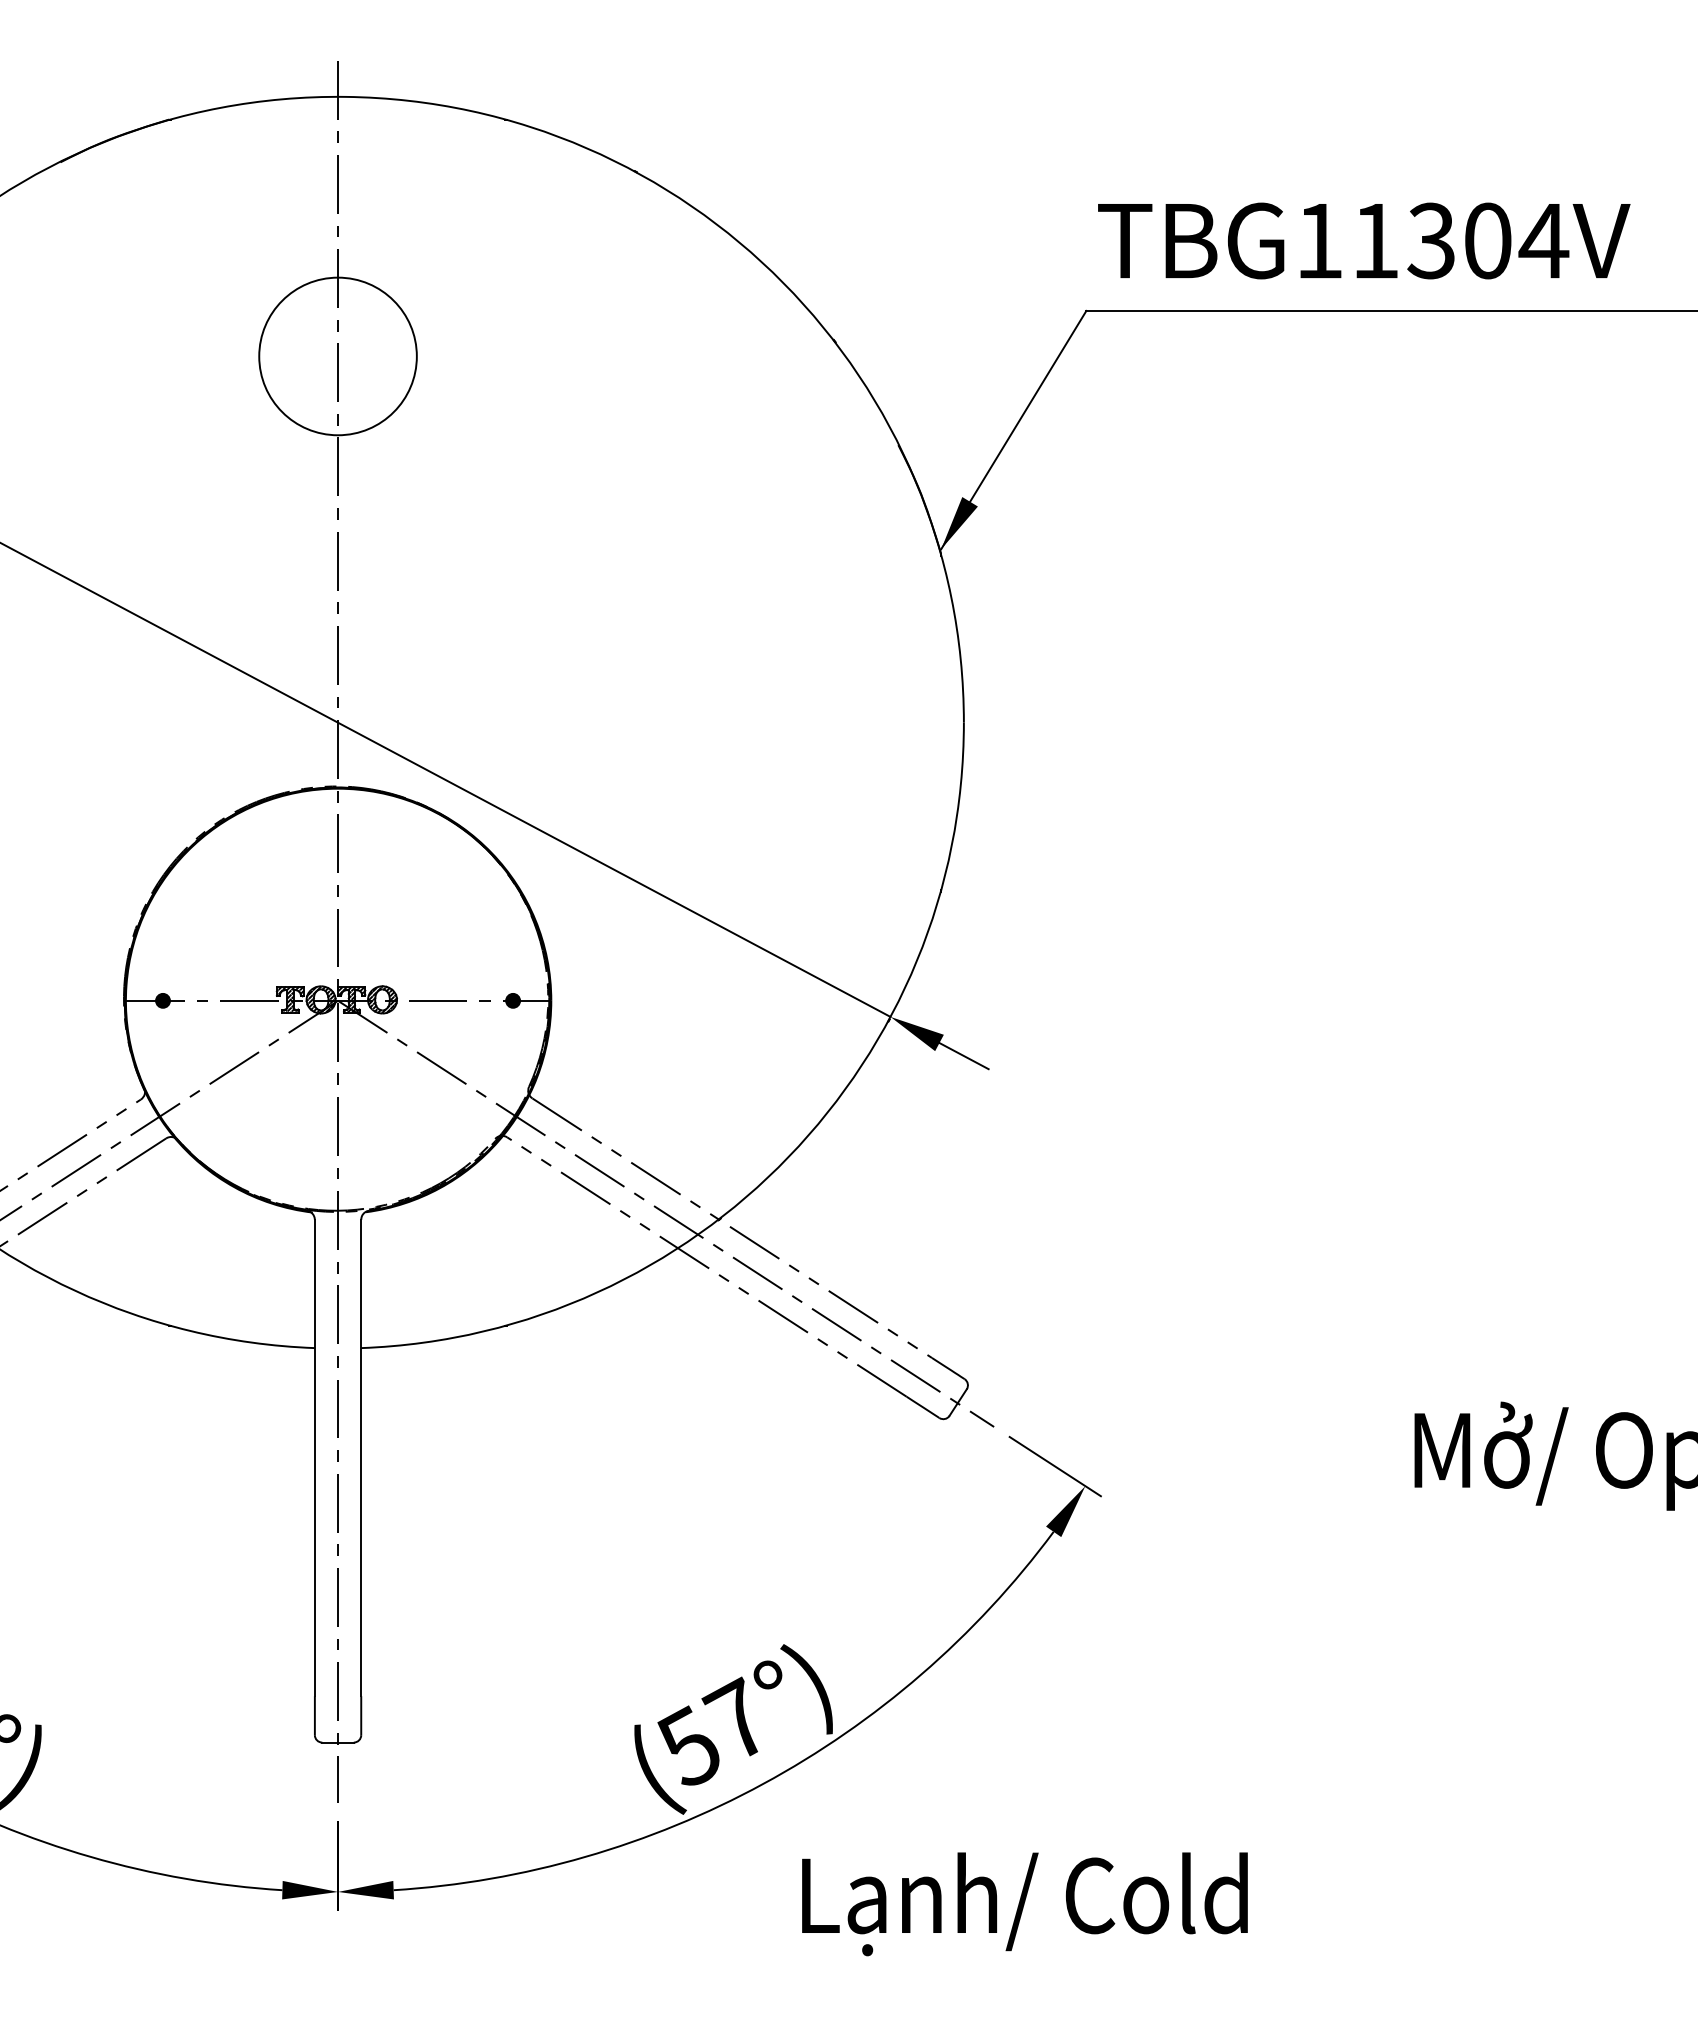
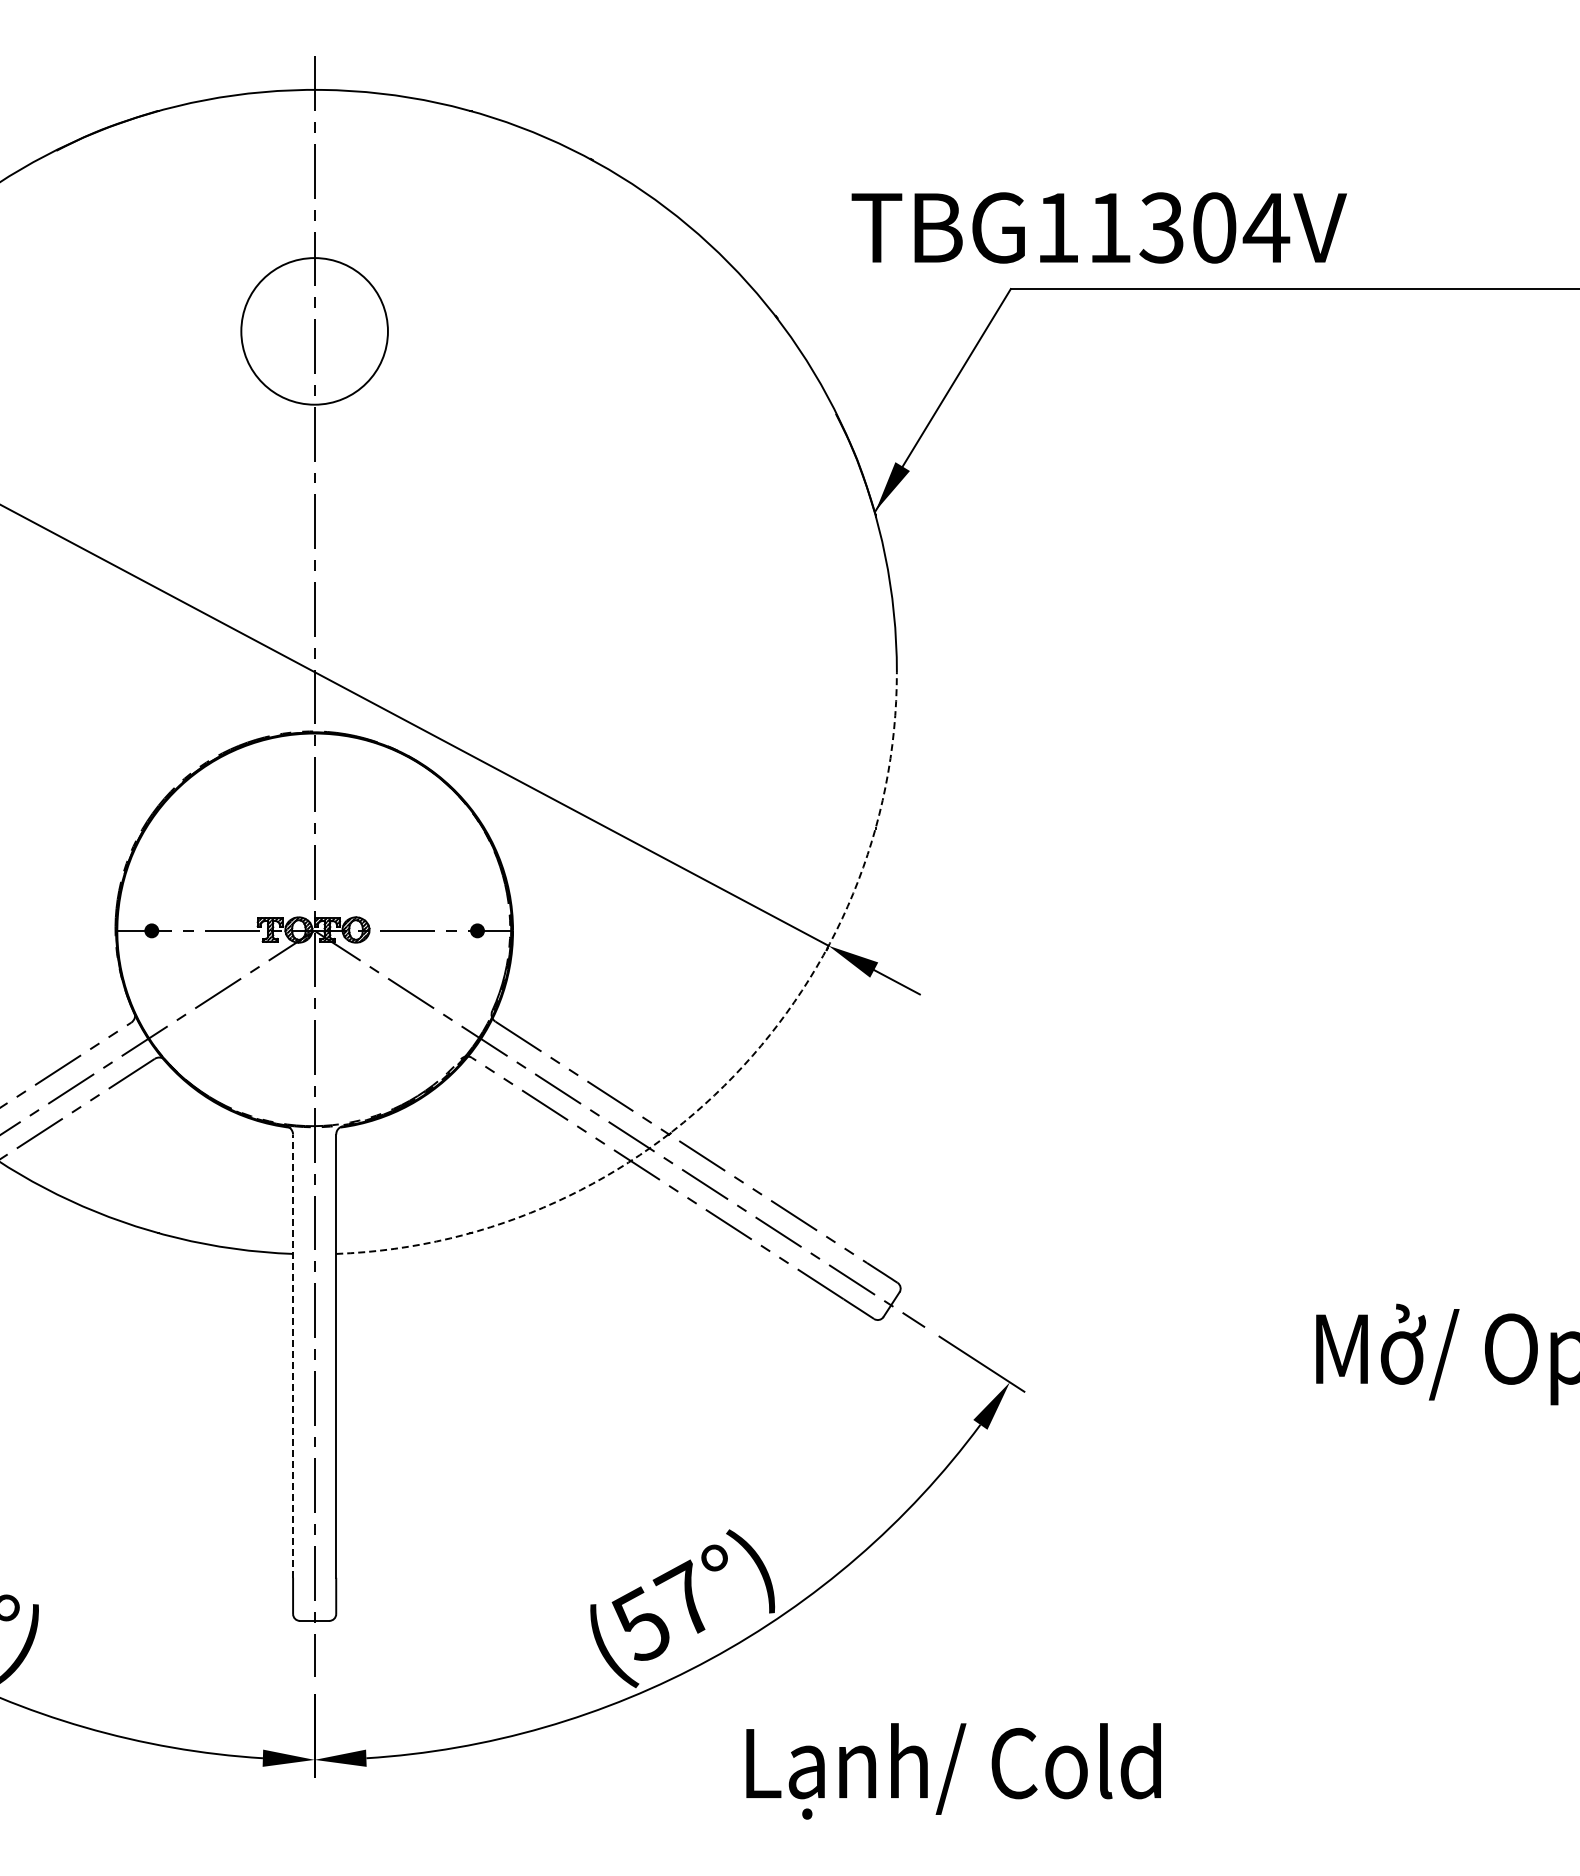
text: (1363, 240) -> (1098, 227), moved
arc: (788, 1157) -> (733, 1076), solid -> dashed
line: (315, 1458) -> (293, 1356), solid -> dashed

